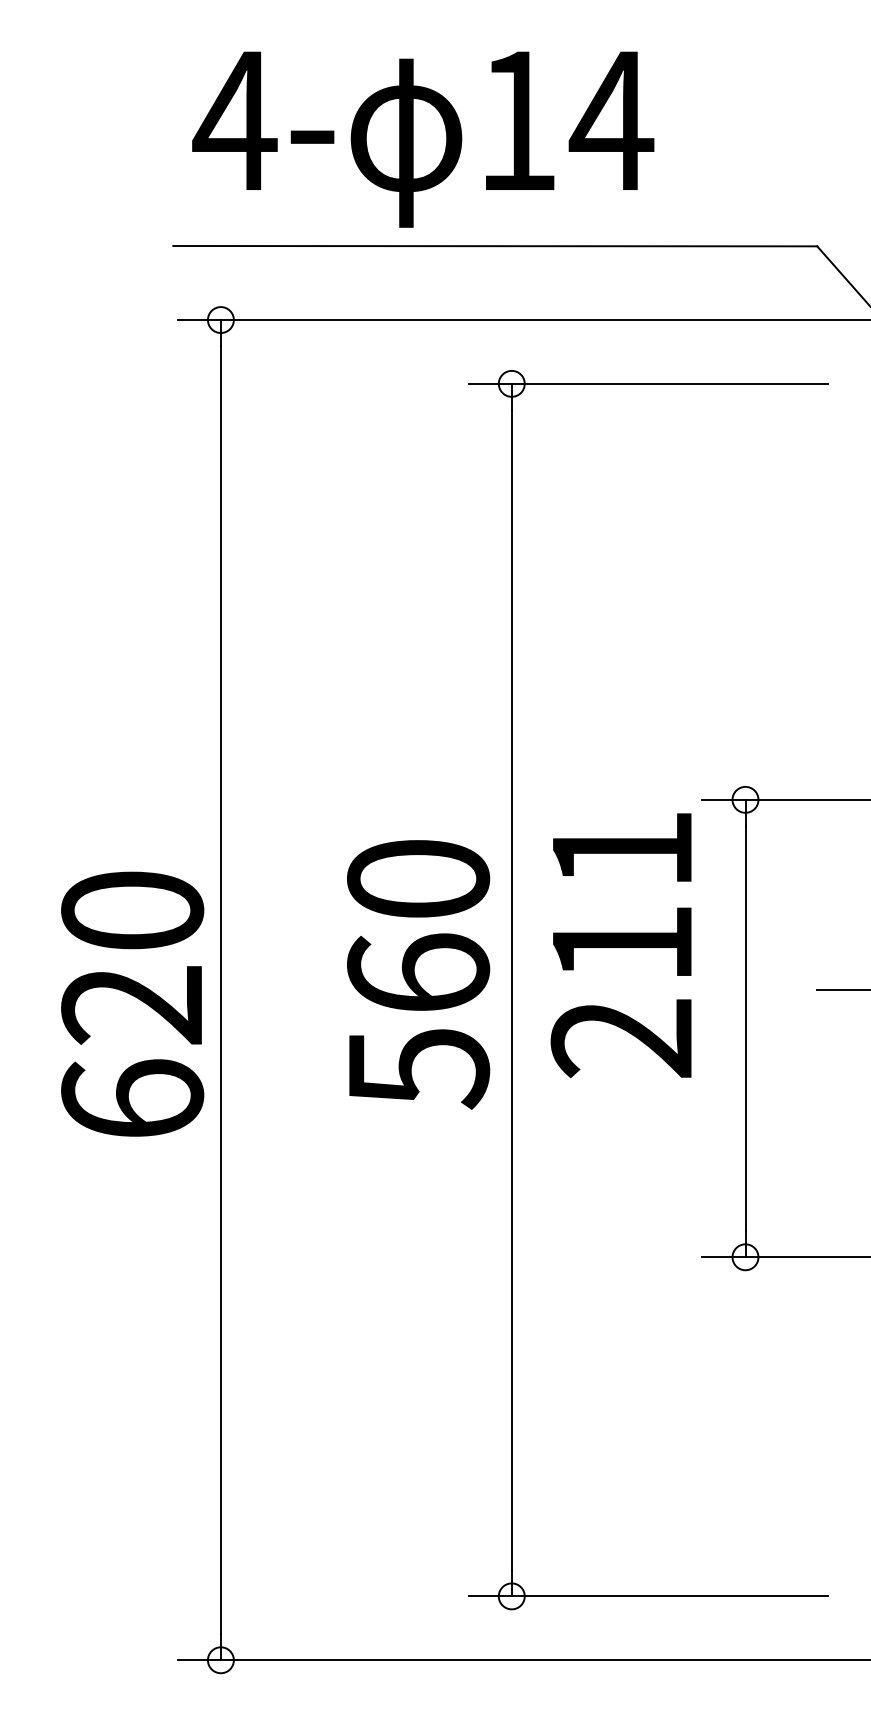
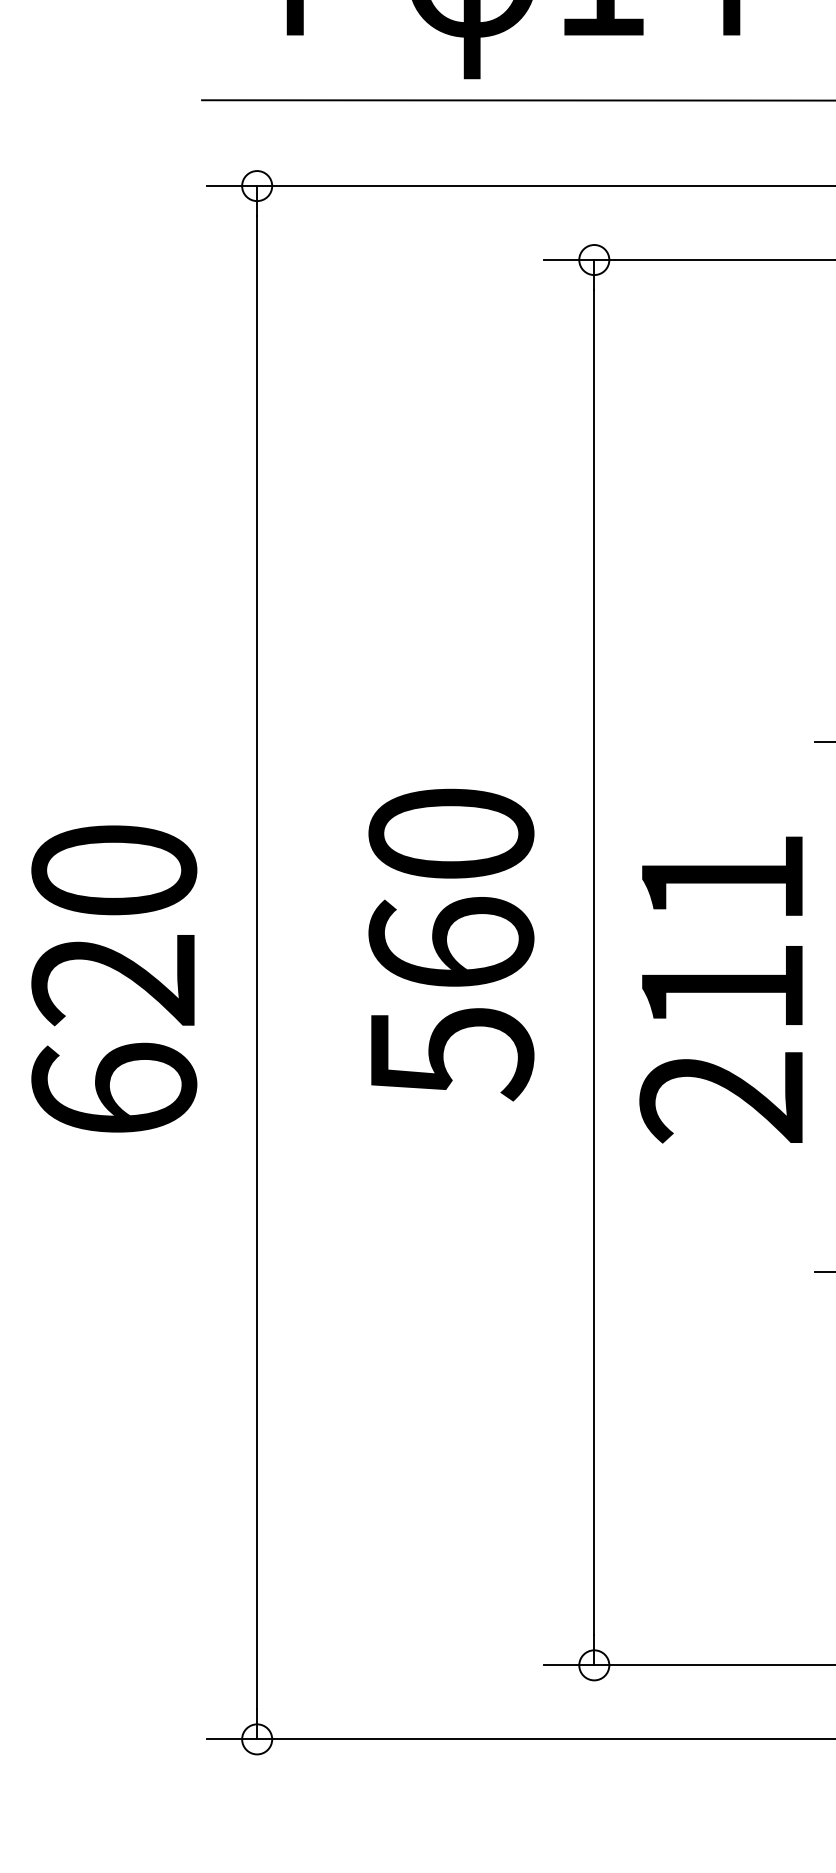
text: (620, 945) -> (720, 989), moved
text: (418, 974) -> (451, 944), moved
text: (132, 1003) -> (114, 978), moved

